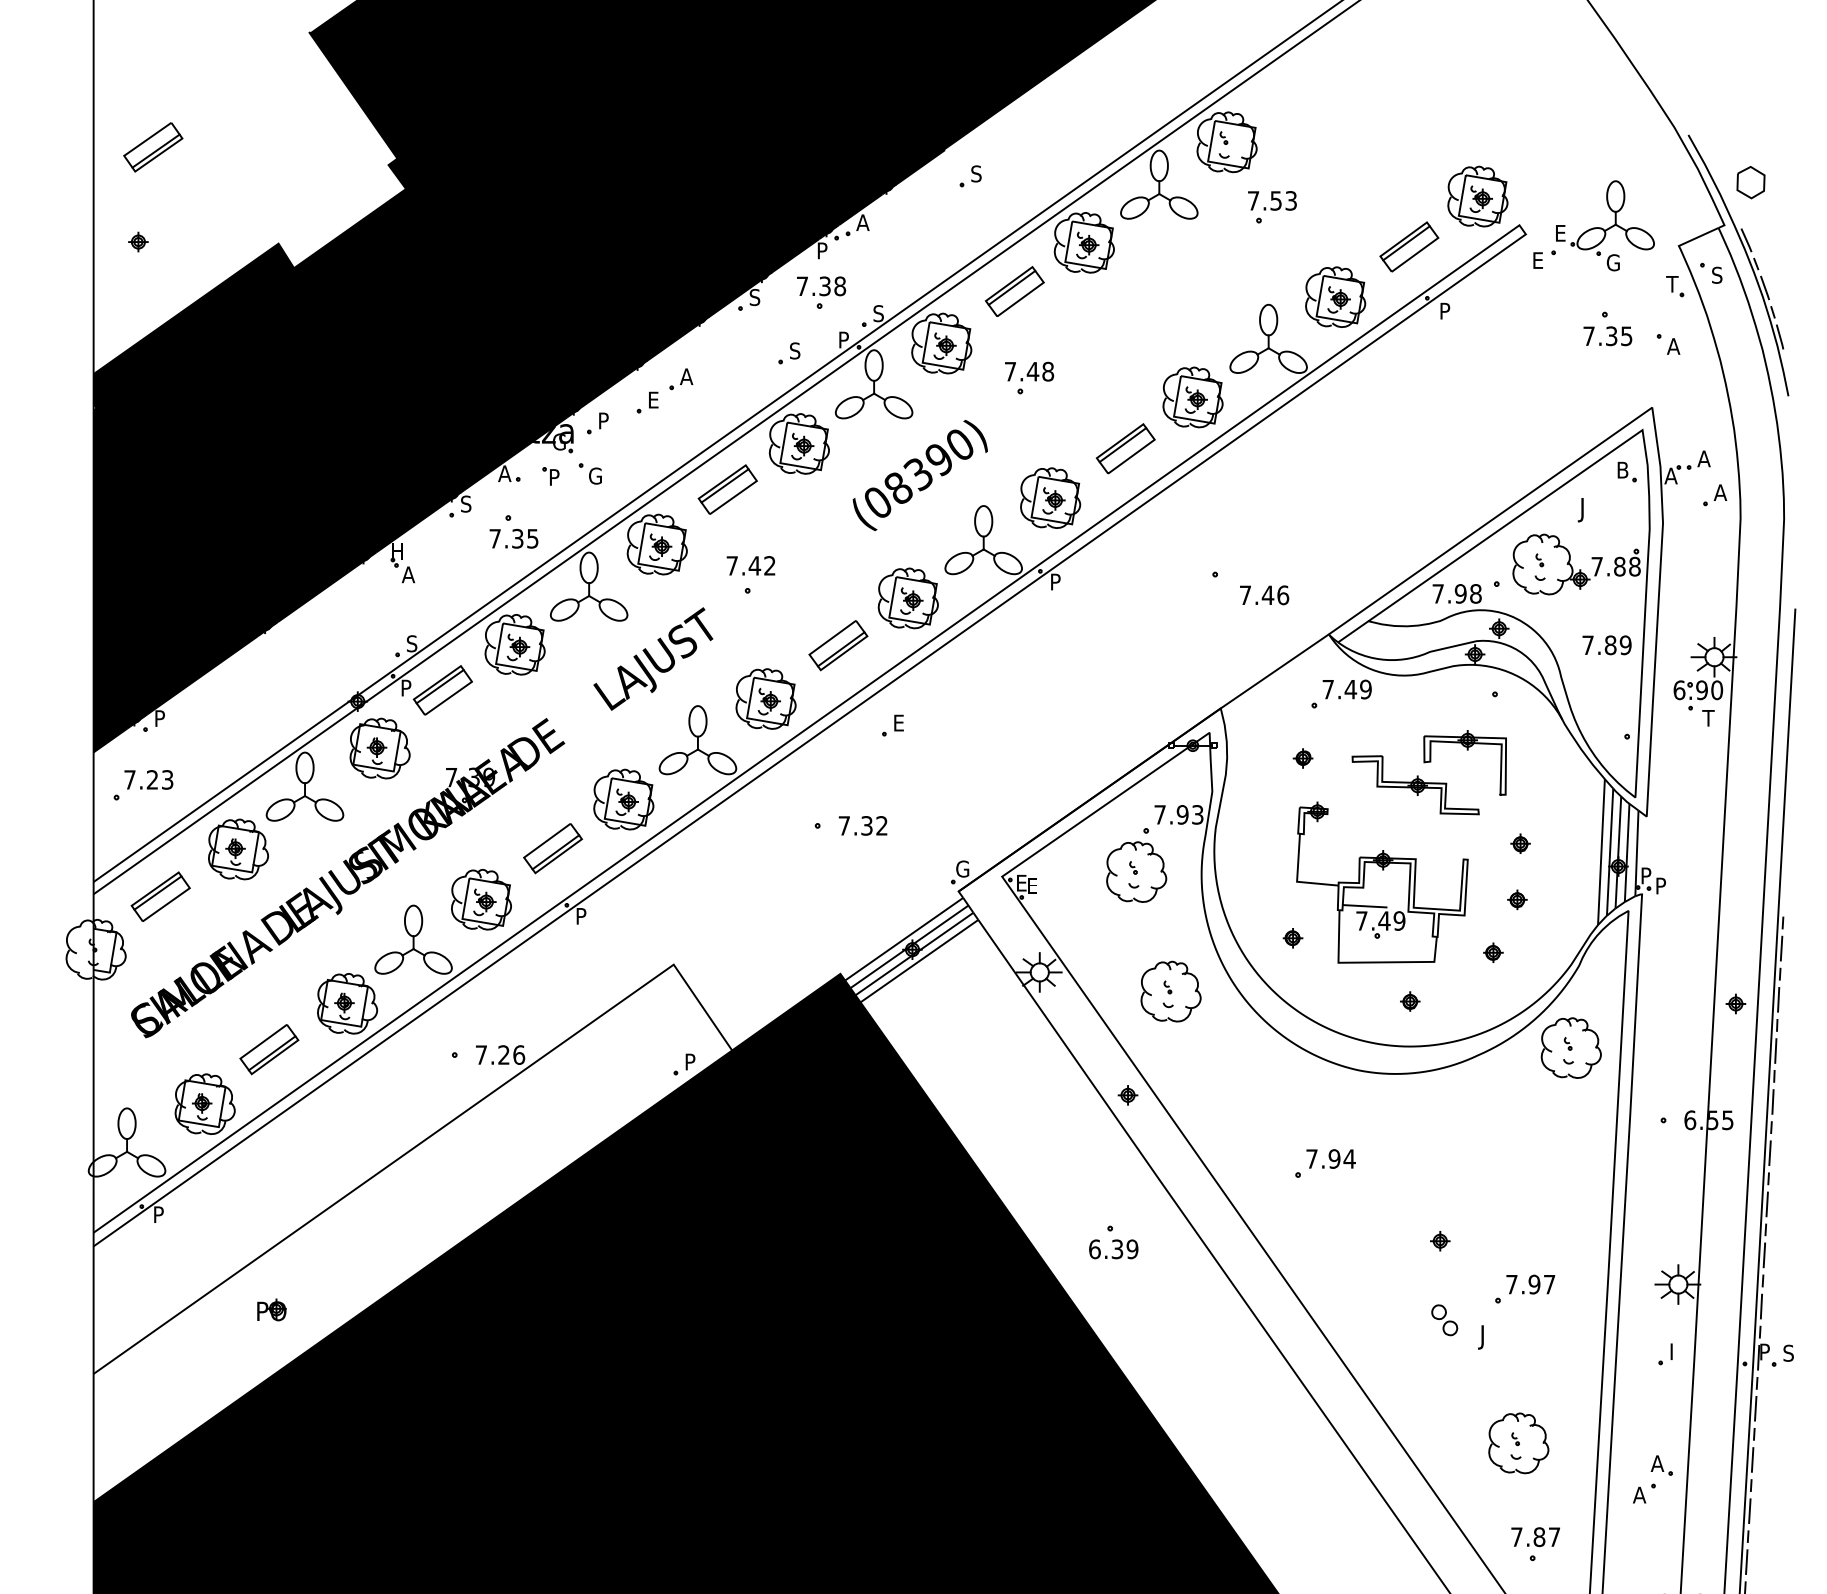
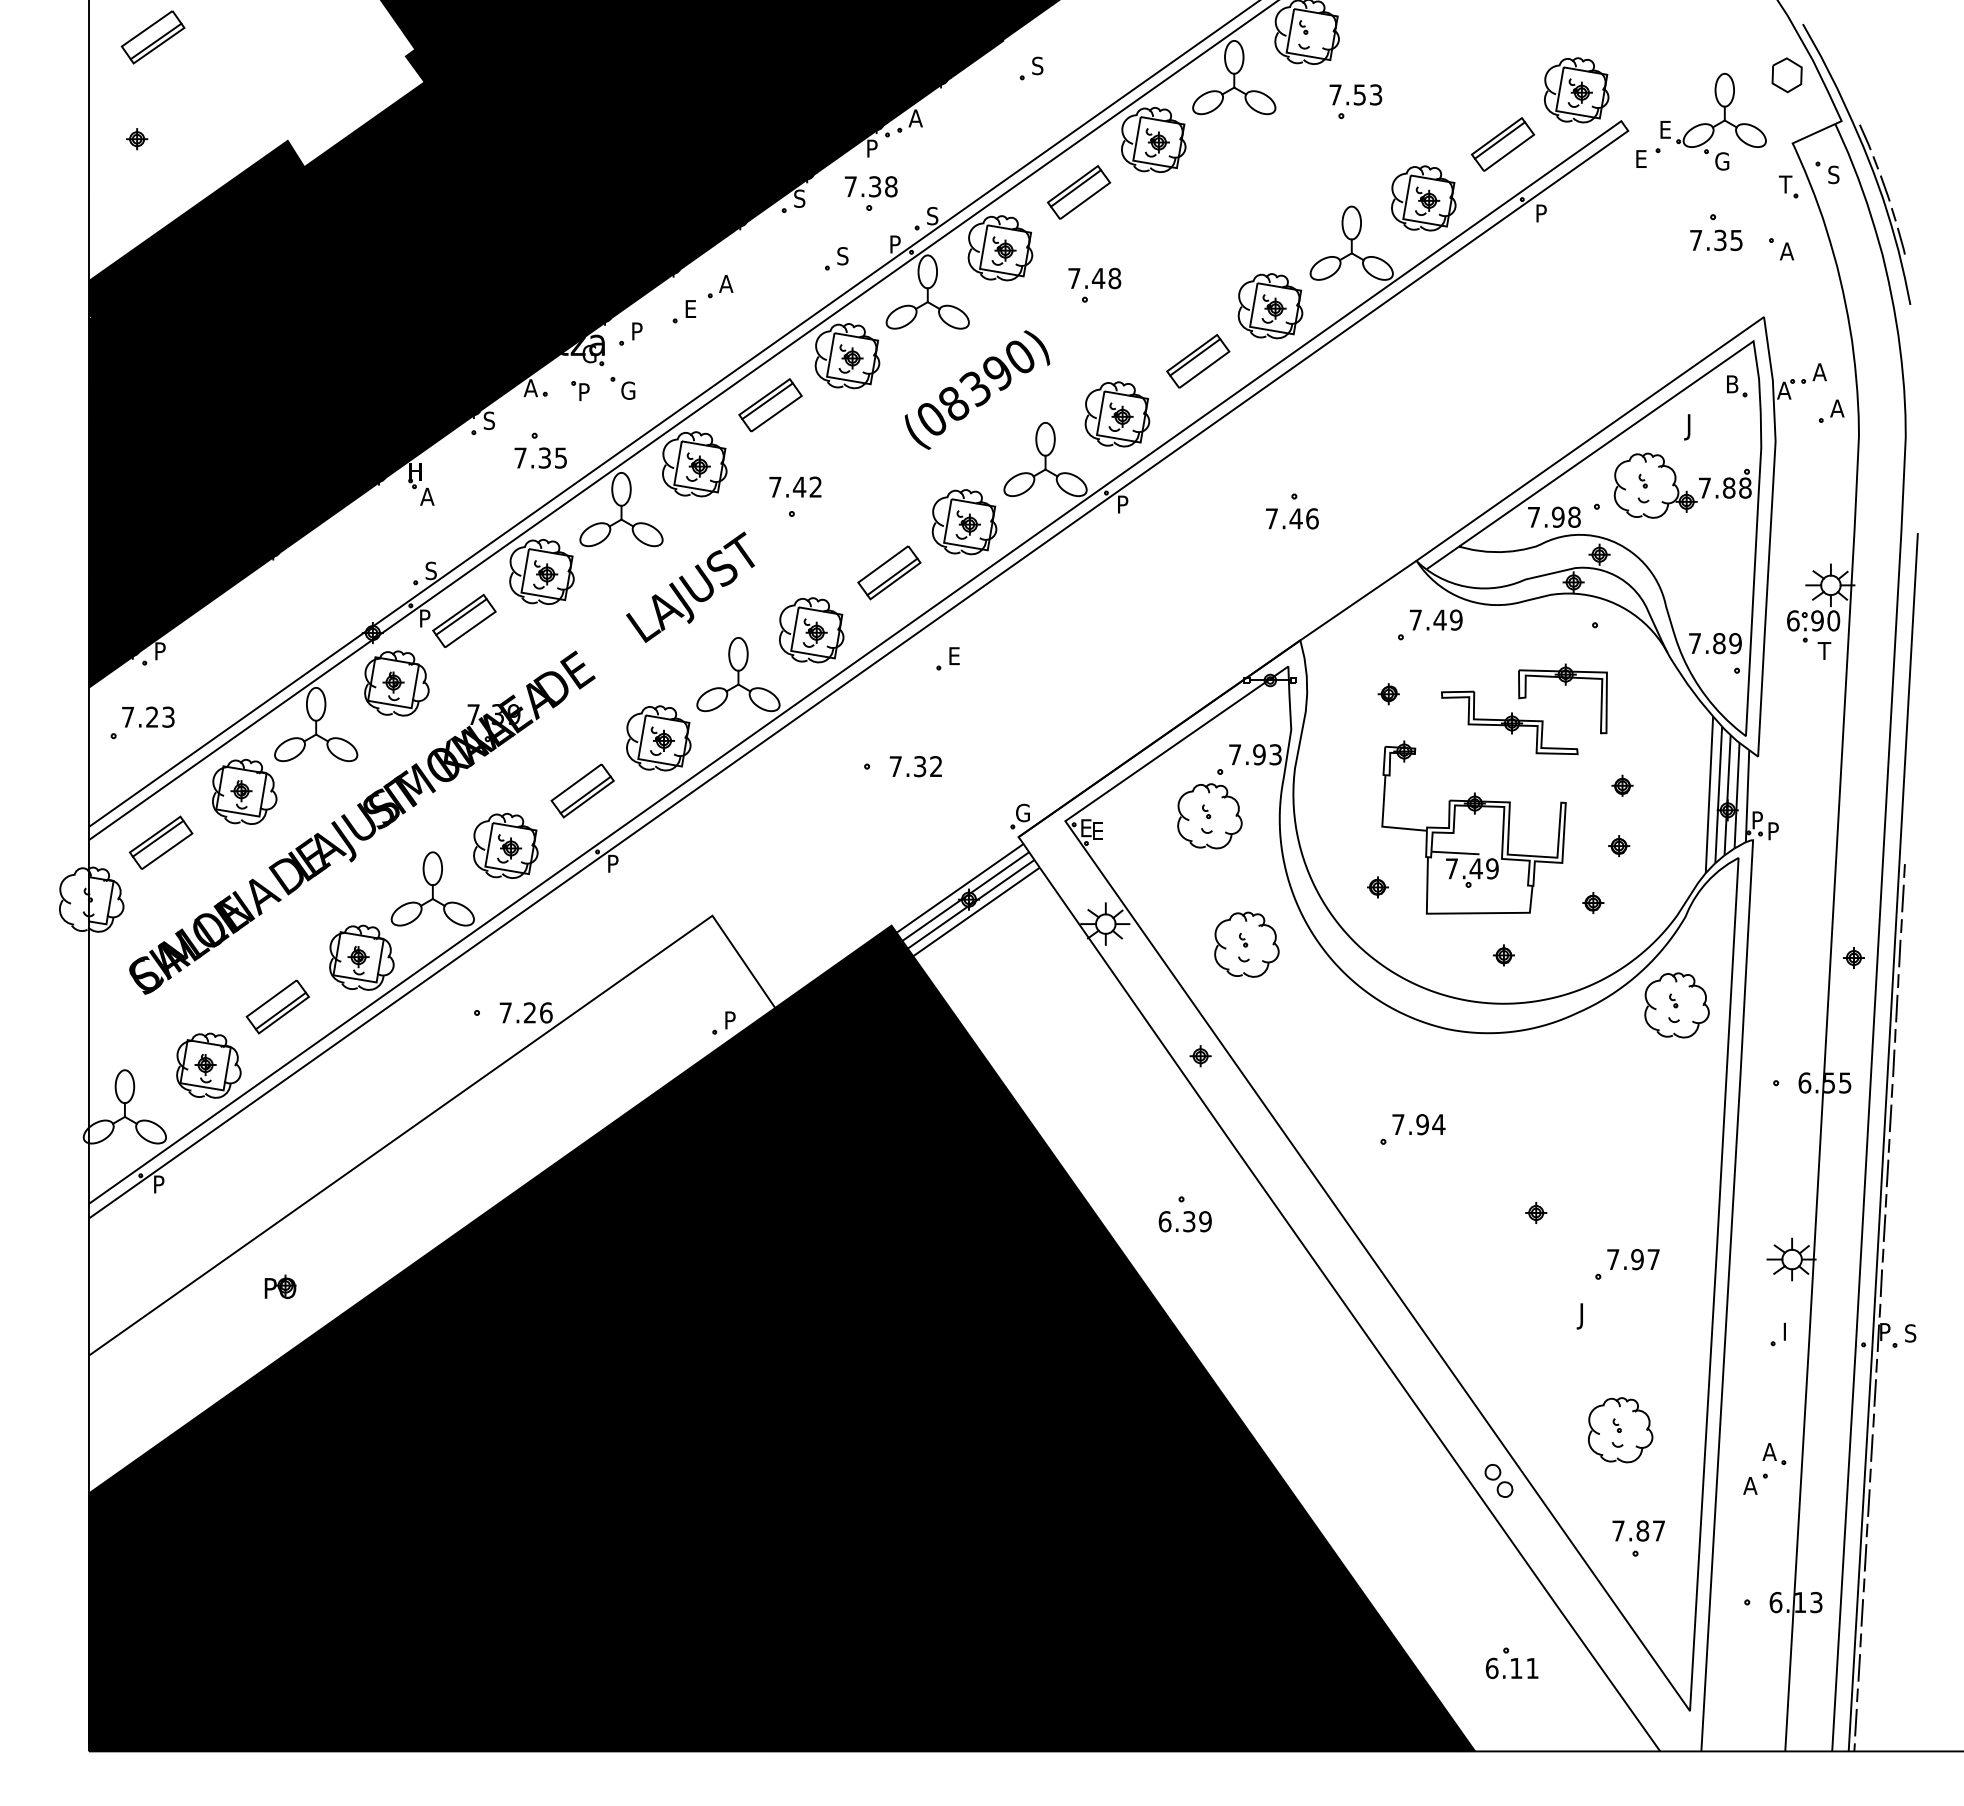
part: (1750, 182) -> (1786, 75), moved
text: (1264, 595) -> (1292, 518), moved
text: (1607, 645) -> (1715, 643), moved
part: (1444, 1319) -> (1498, 1480), moved

